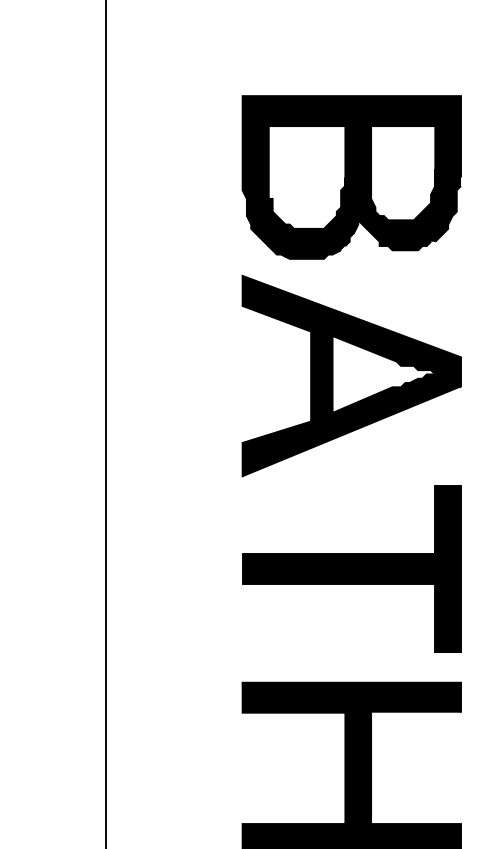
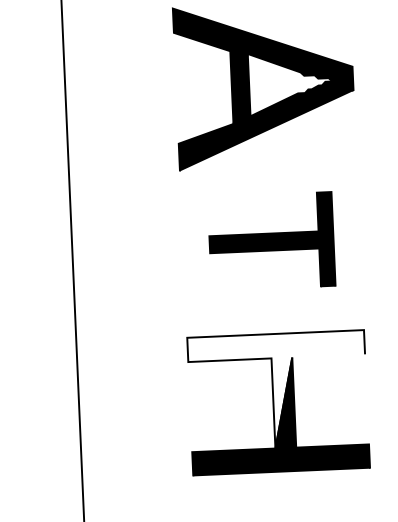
part: (351, 568) -> (271, 241), size x0.7
fill: (351, 753) -> (277, 391), removed

